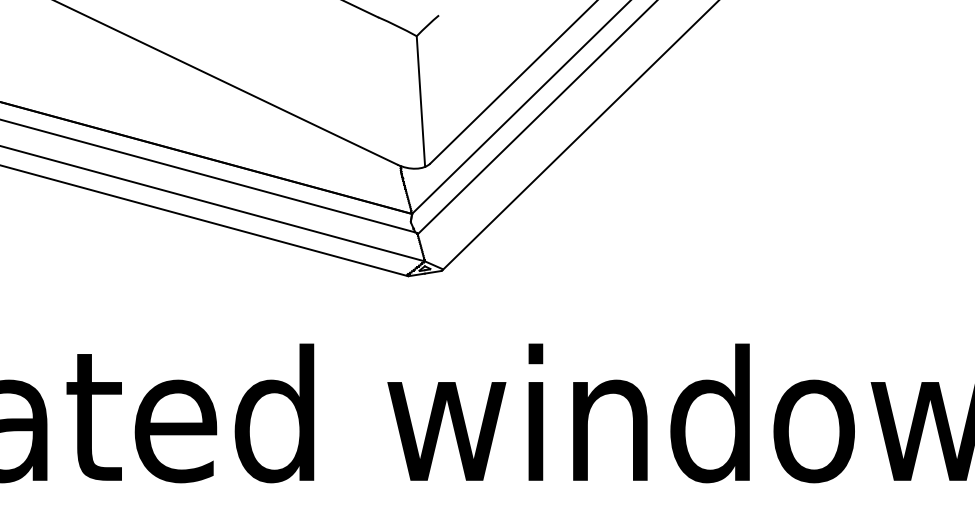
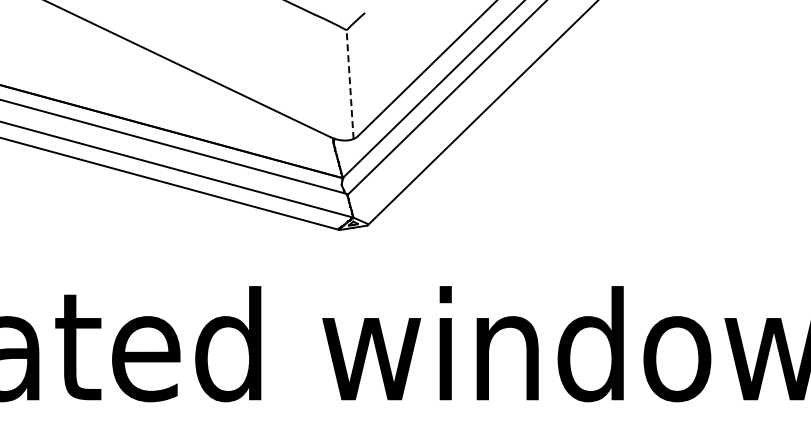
line: (421, 101) -> (350, 84), solid -> dashed

